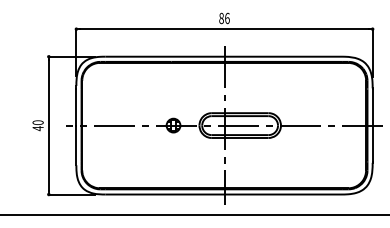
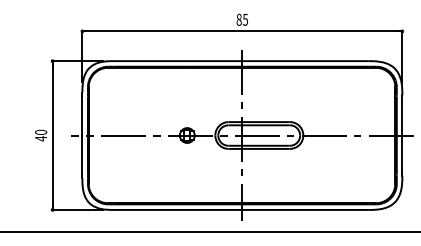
text: (227, 17) -> (245, 18), 86 -> 85

